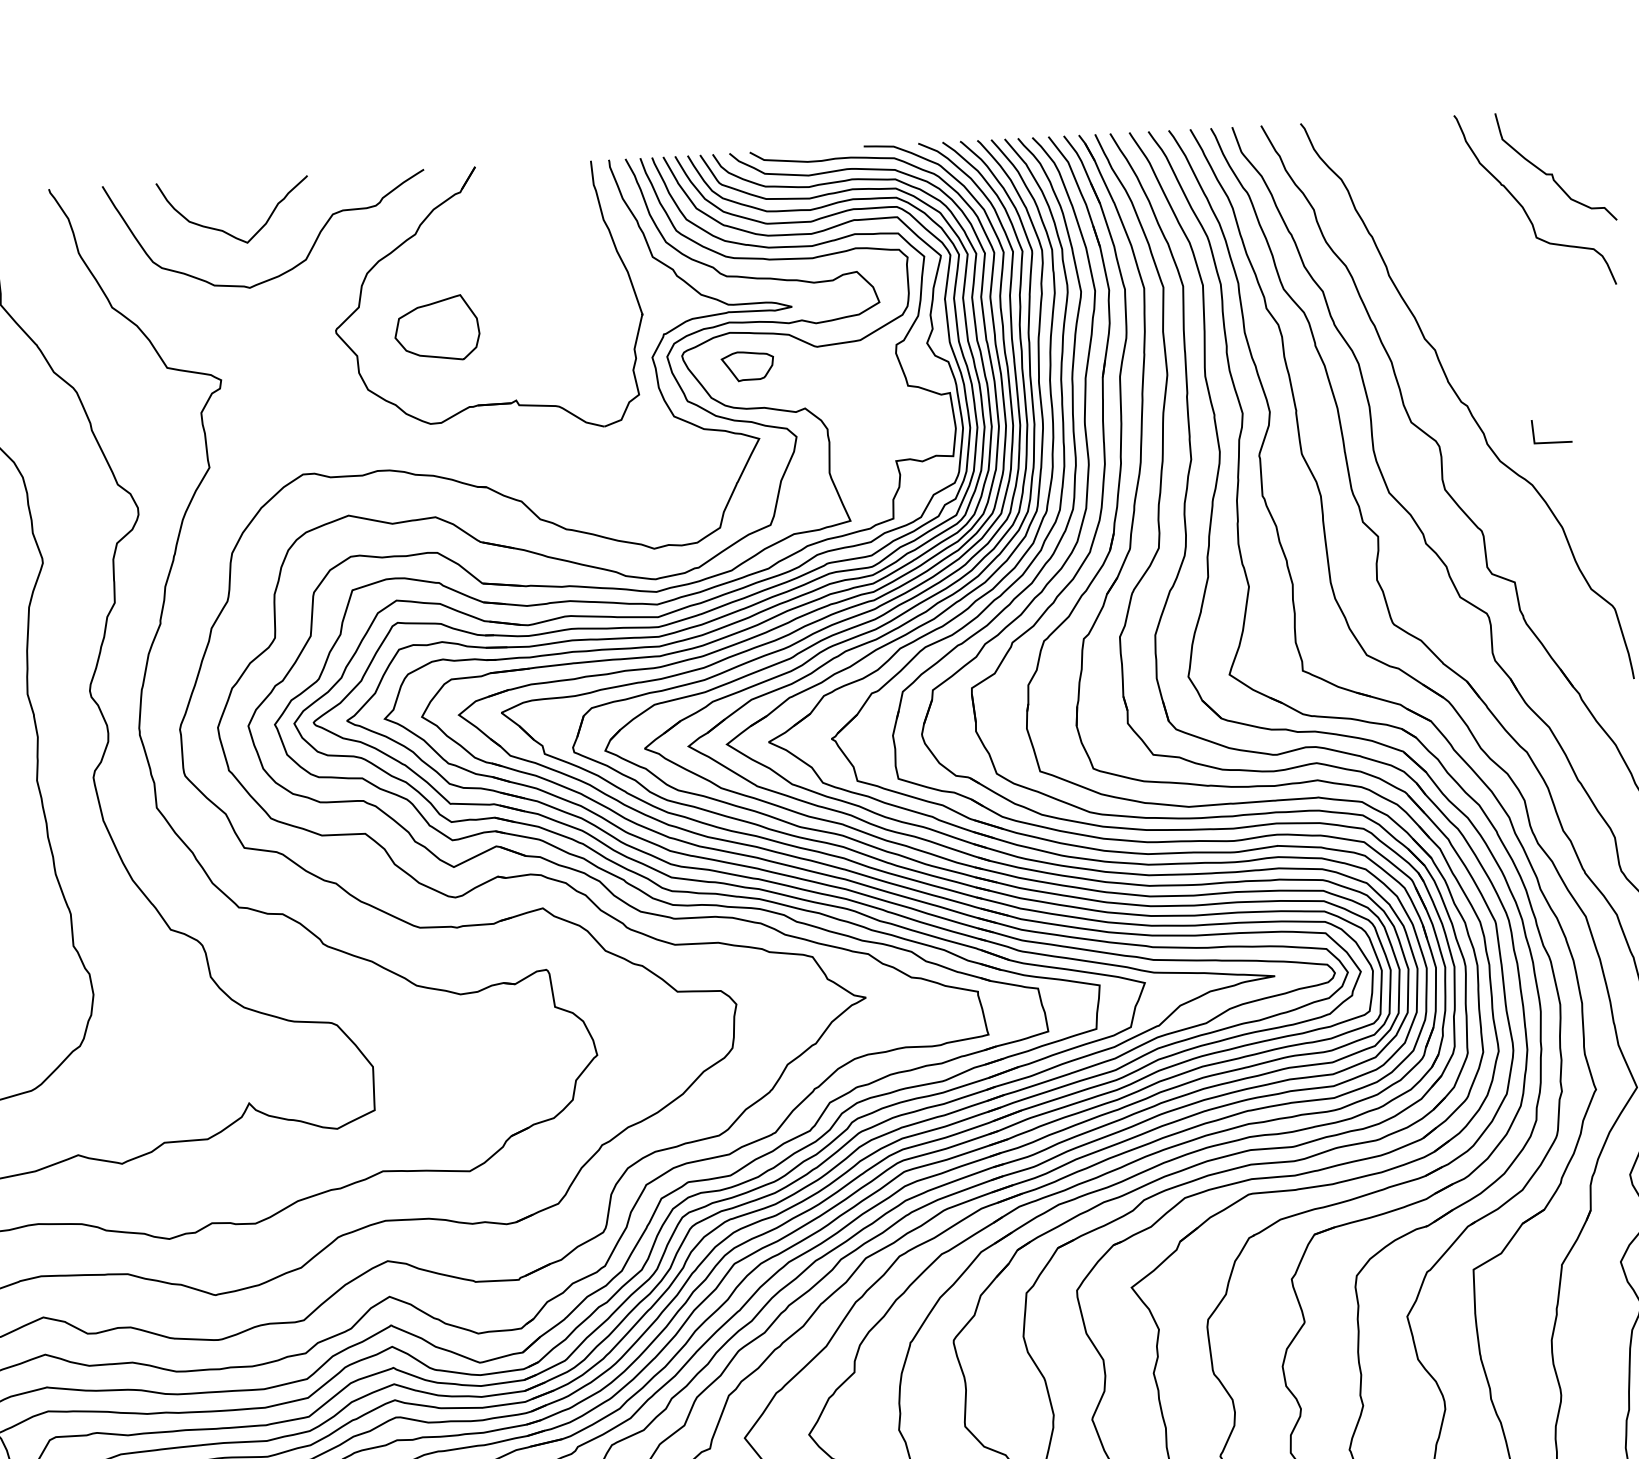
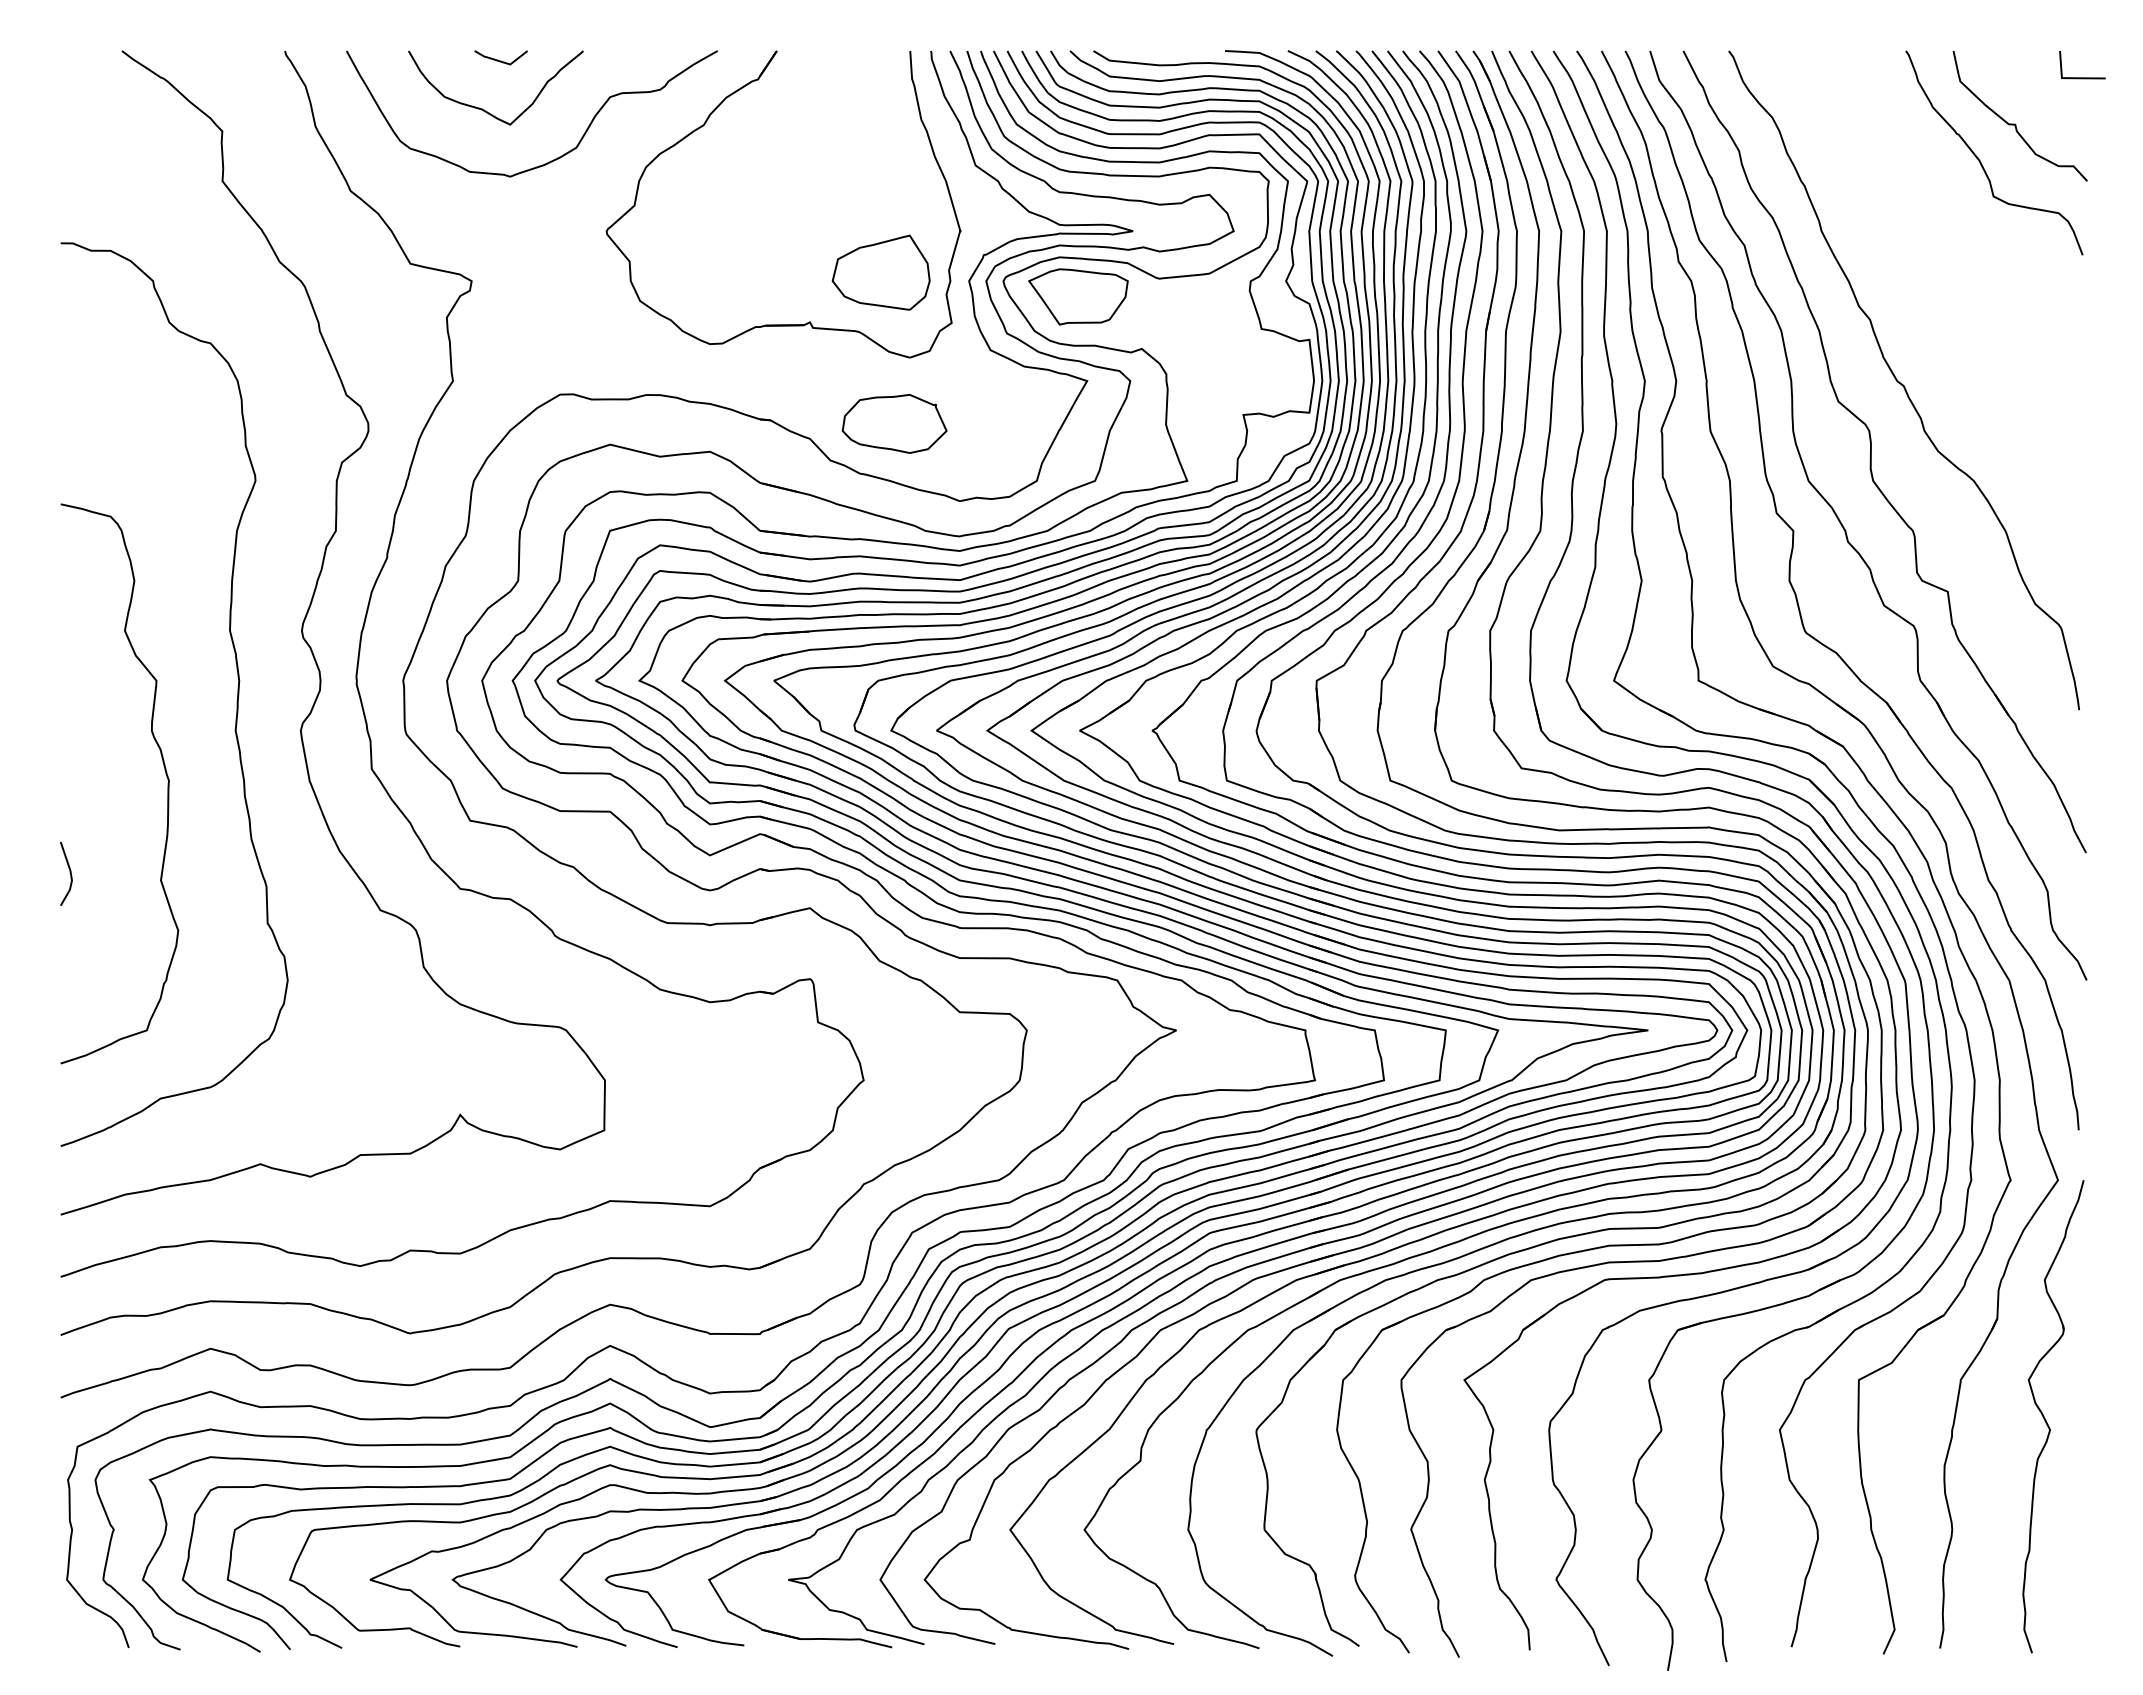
line: (234, 186) -> (498, 59), added
part: (436, 328) -> (880, 272), moved
part: (747, 365) -> (1078, 296), size x1.67
line: (1552, 441) -> (2082, 77), moved
part: (594, 484) -> (894, 423), added

